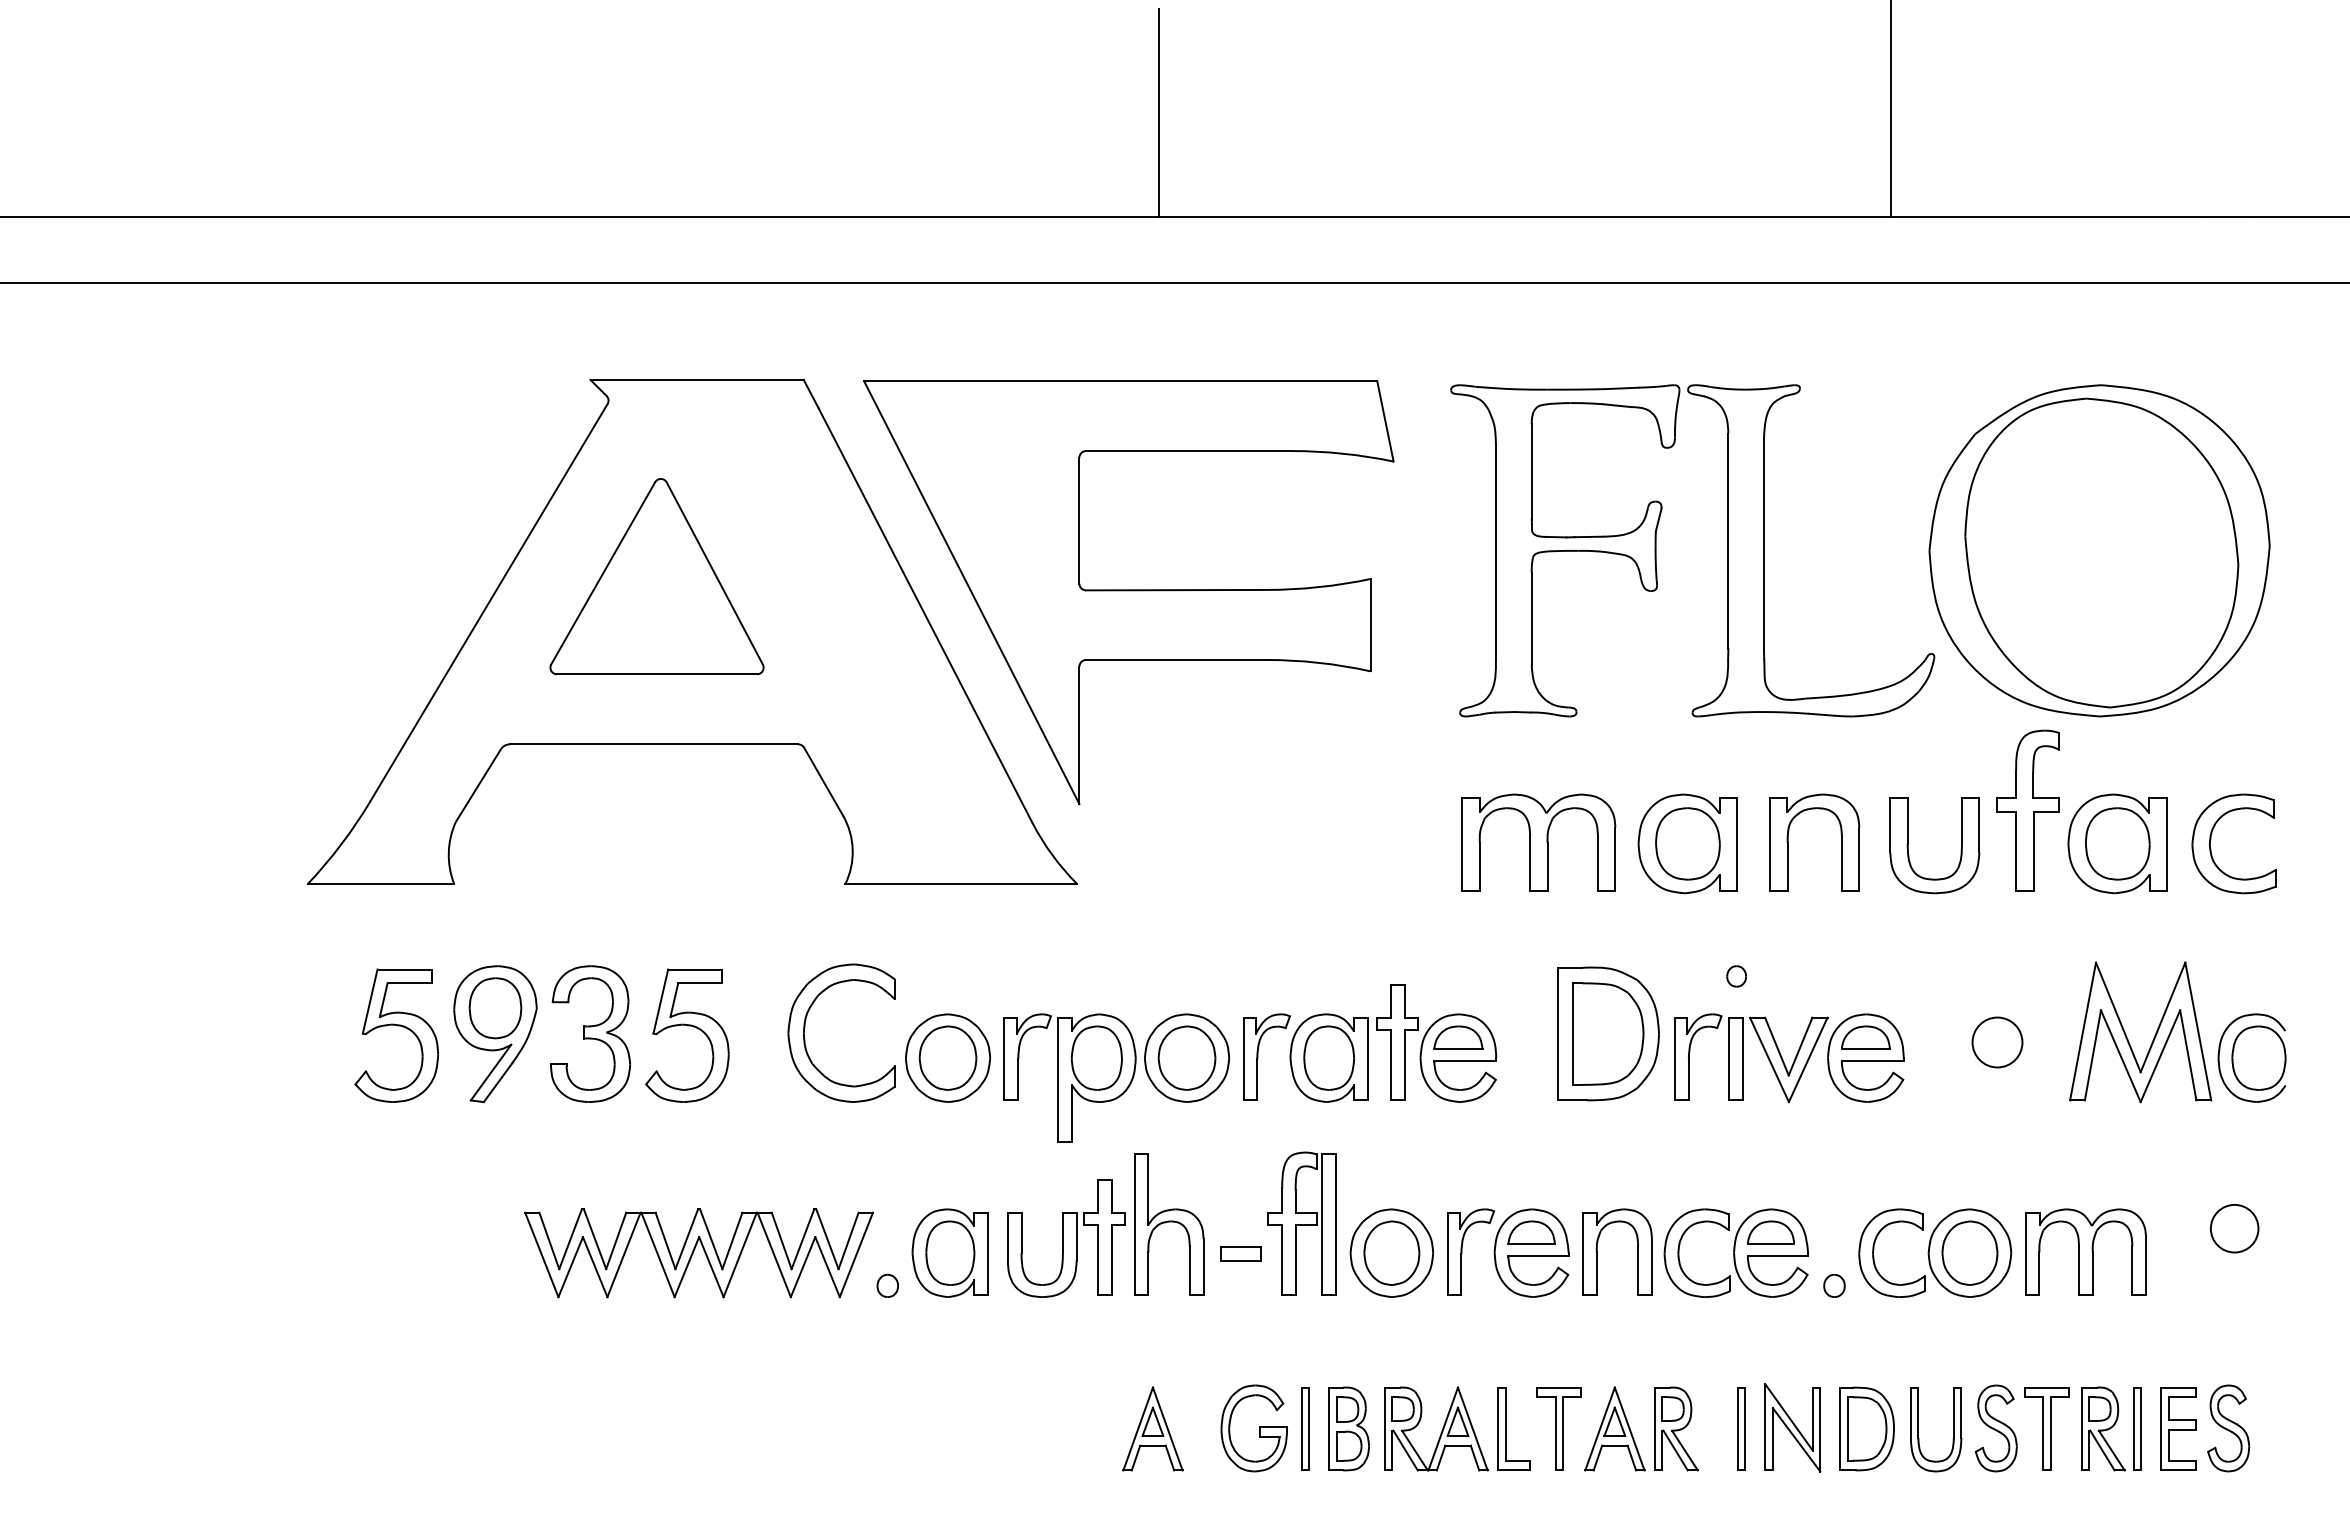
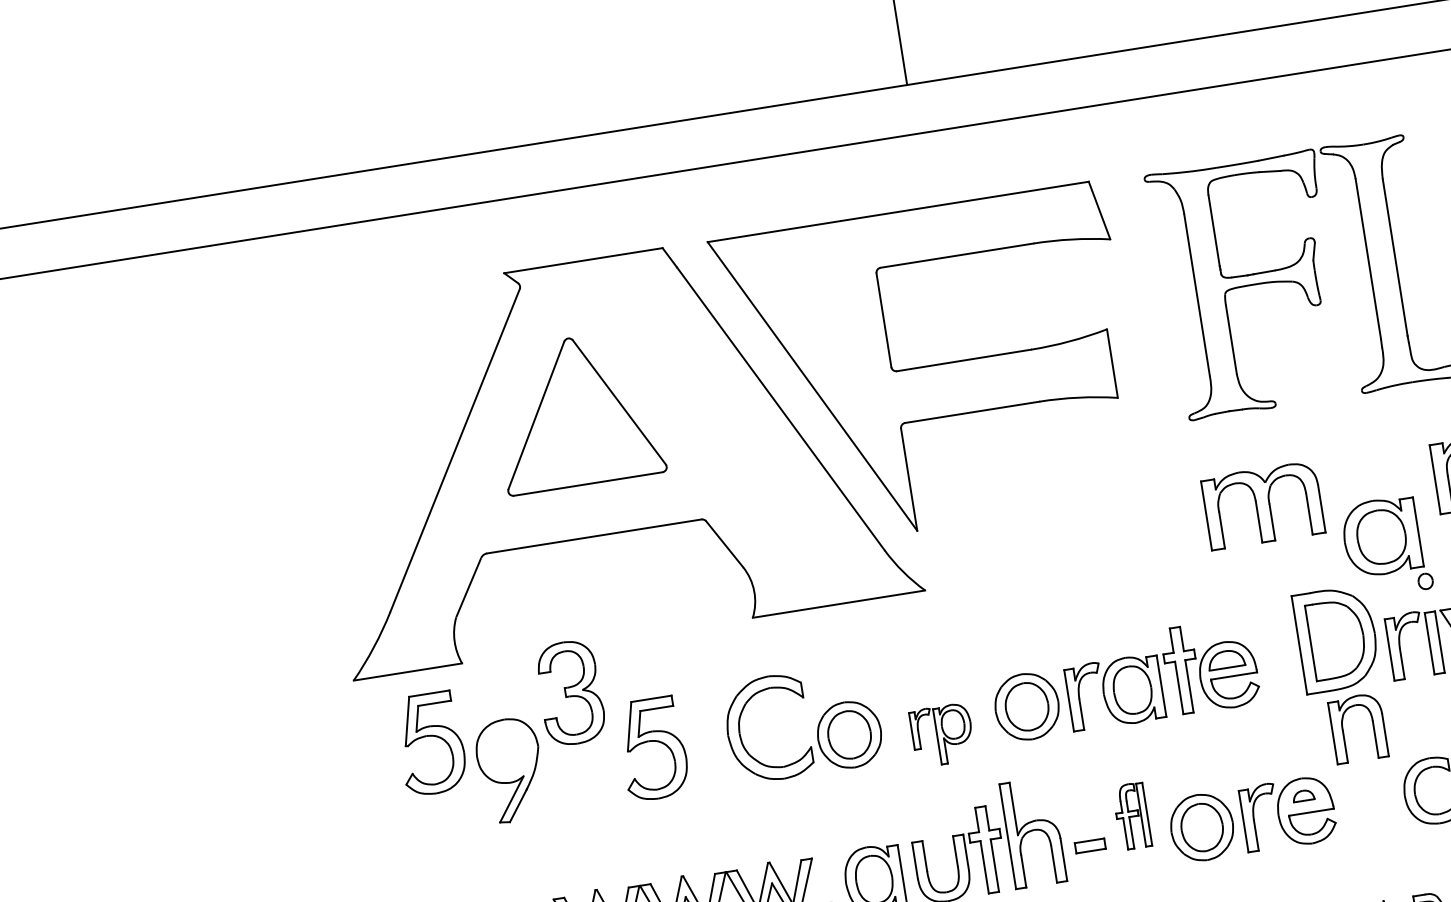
part: (1687, 843) -> (1381, 536), moved
part: (495, 1008) -> (507, 751), removed
part: (397, 1026) -> (430, 736), moved
part: (590, 1033) -> (570, 692), moved
part: (1069, 1077) -> (942, 734), size x0.6
part: (1301, 1223) -> (1131, 816), size x0.6
part: (1531, 1232) -> (1303, 795), size x0.6
part: (1597, 1251) -> (1343, 730), moved

